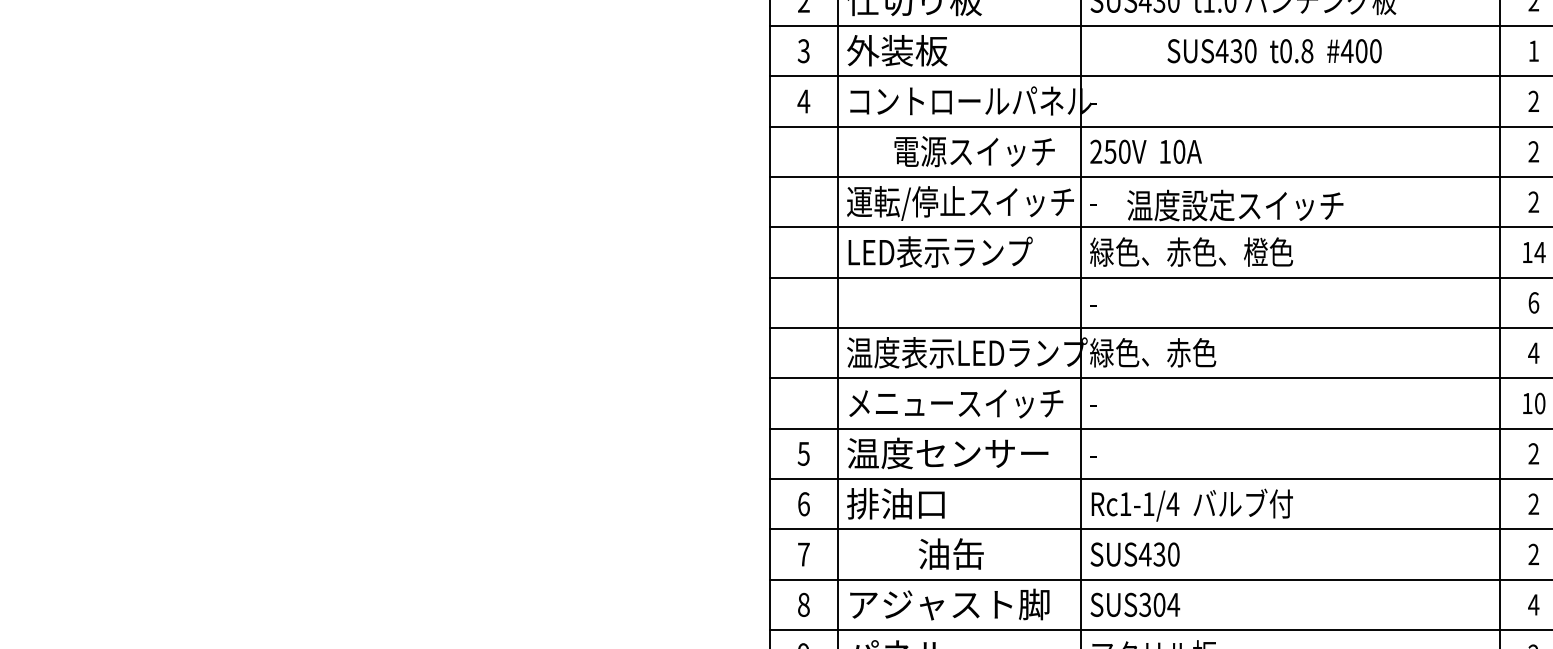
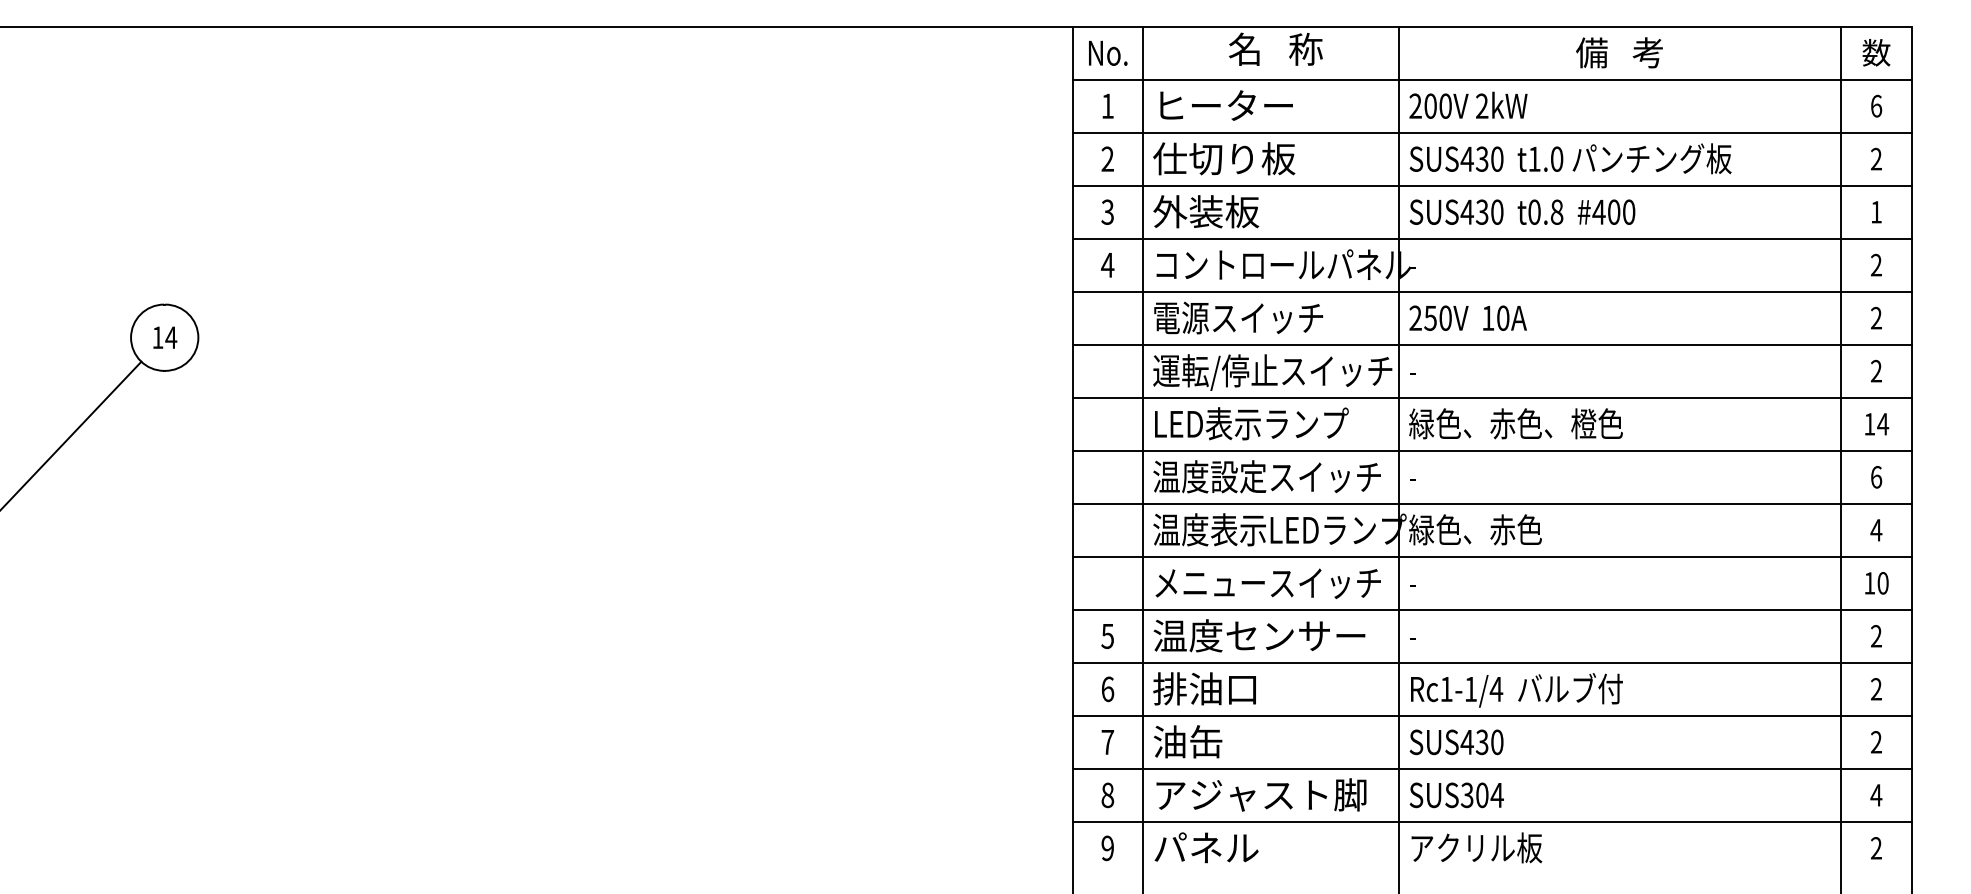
text: (1274, 50) -> (1522, 211), moved
text: (974, 151) -> (1238, 317), moved
text: (1234, 205) -> (1266, 476), moved
text: (950, 553) -> (1187, 741), moved

